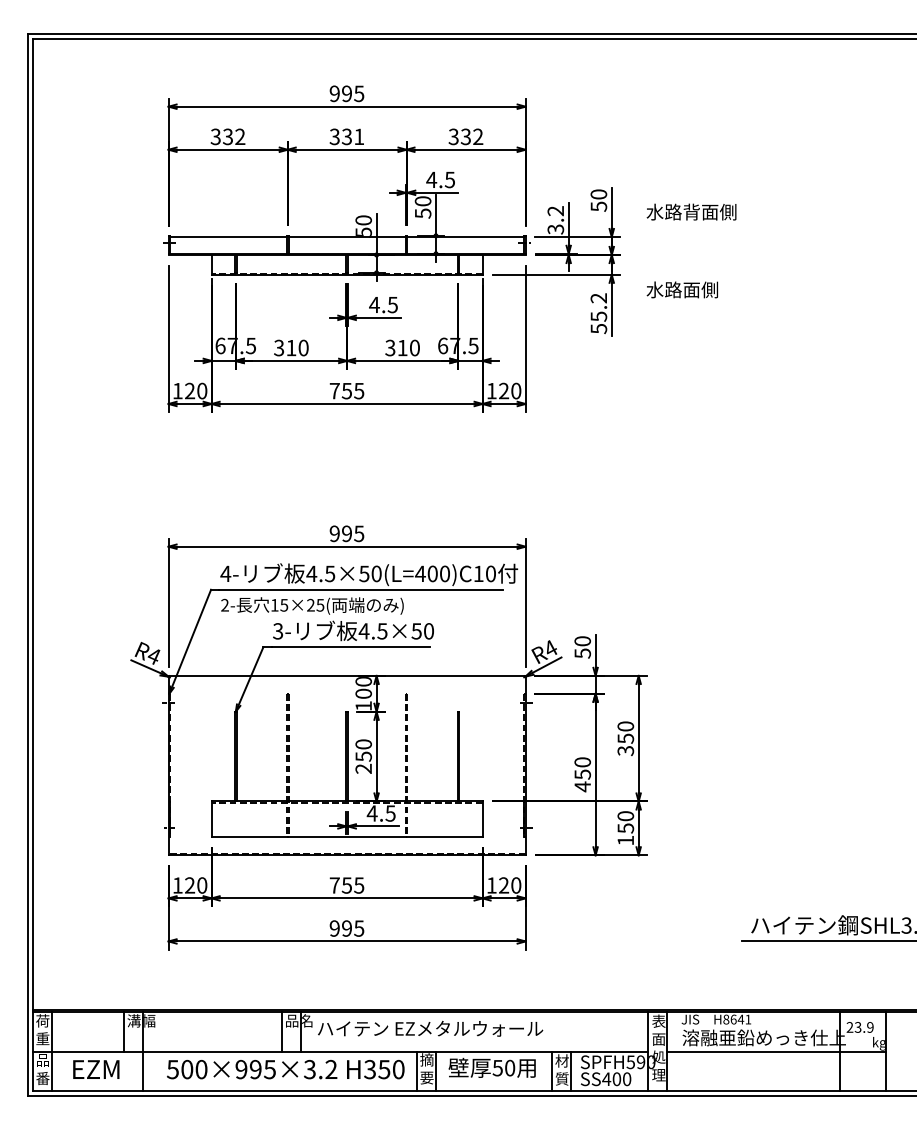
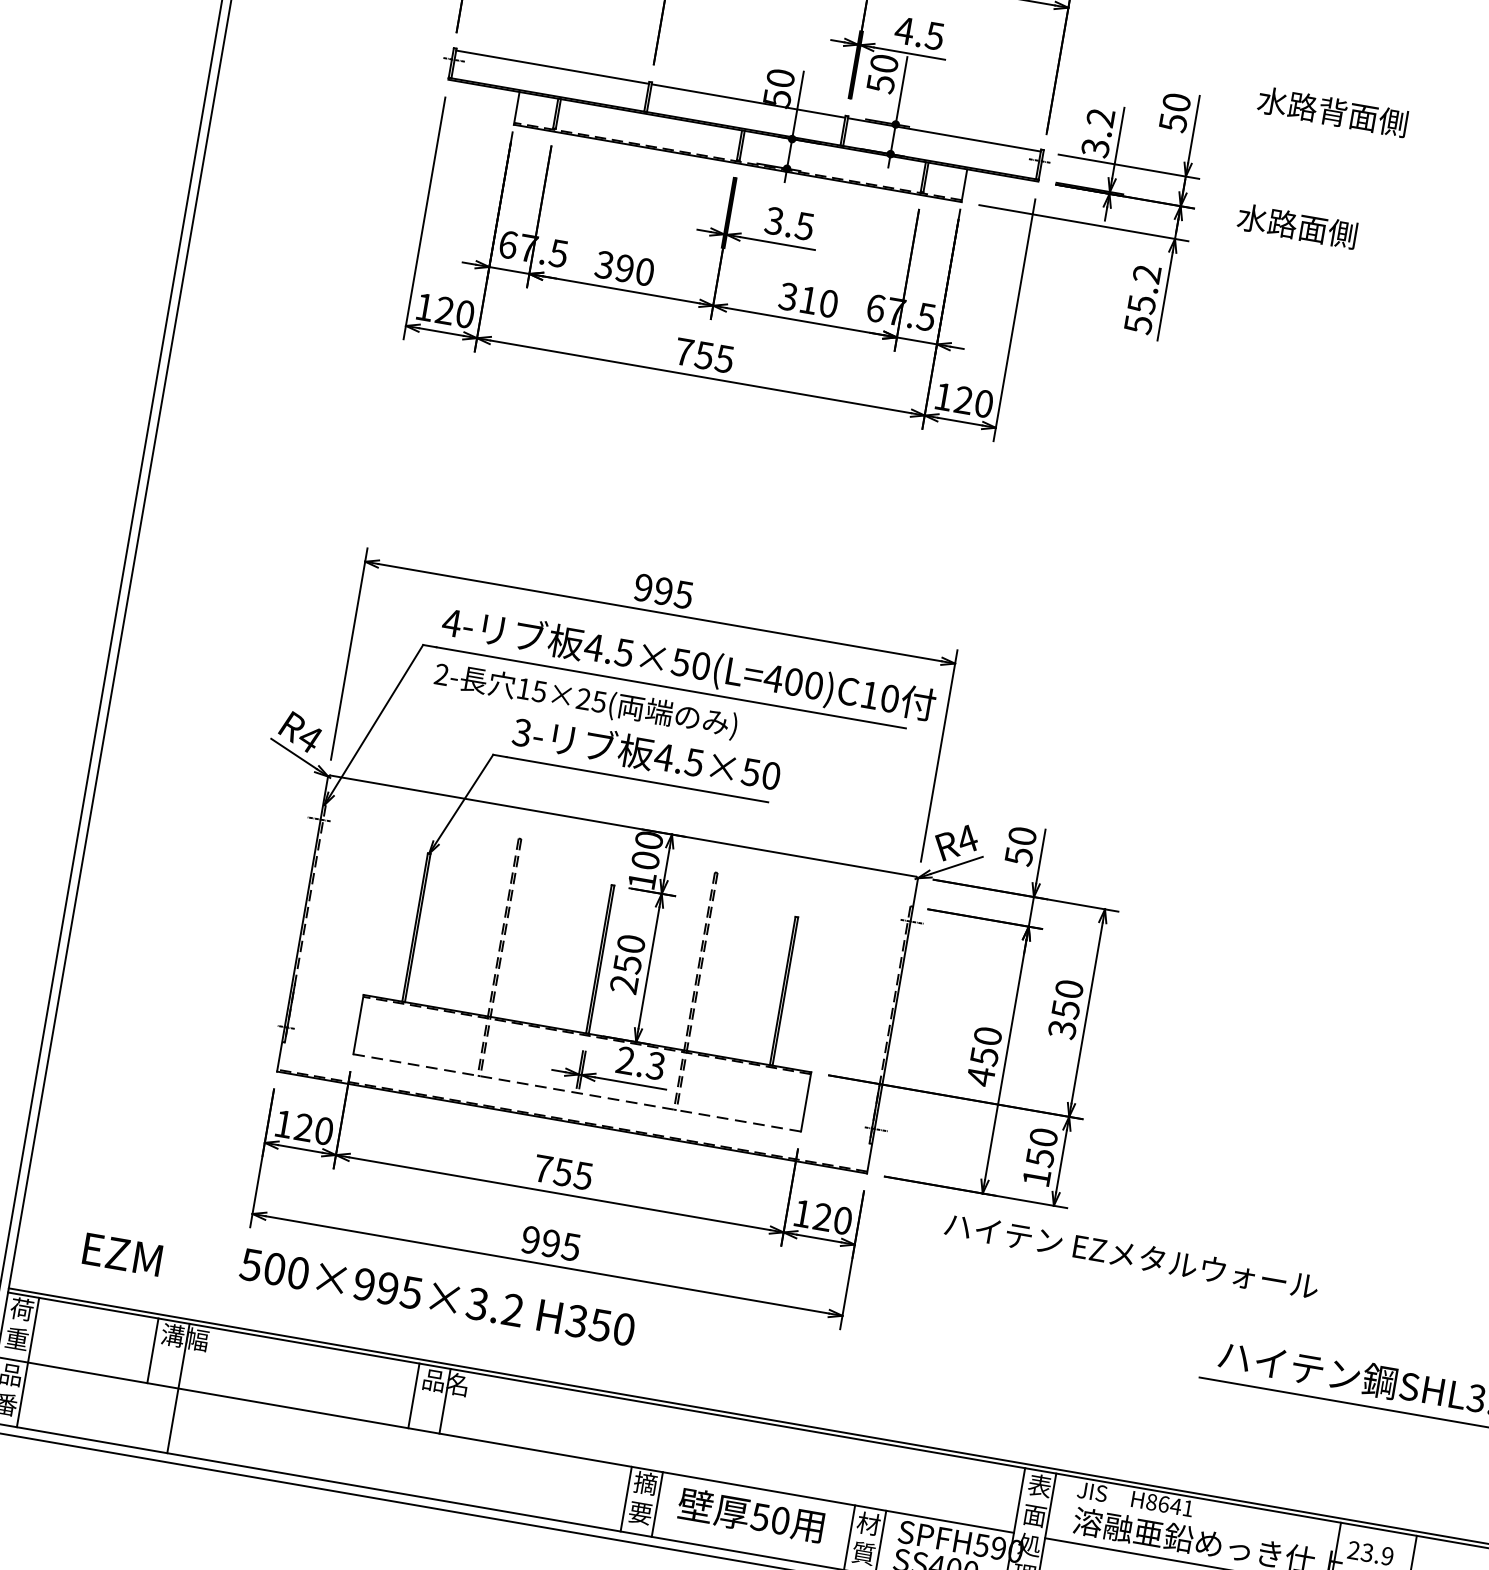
text: (691, 211) -> (1332, 110), moved
text: (681, 289) -> (1296, 225), moved
text: (374, 304) -> (774, 220), 4.5 -> 3.5
text: (291, 347) -> (625, 267), 310 -> 390
text: (380, 813) -> (639, 1063), 4.5 -> 2.3
line: (346, 837) -> (576, 1092), solid -> dashed
text: (430, 1028) -> (1131, 1255), moved
text: (96, 1069) -> (122, 1254), moved
text: (285, 1069) -> (437, 1296), moved

